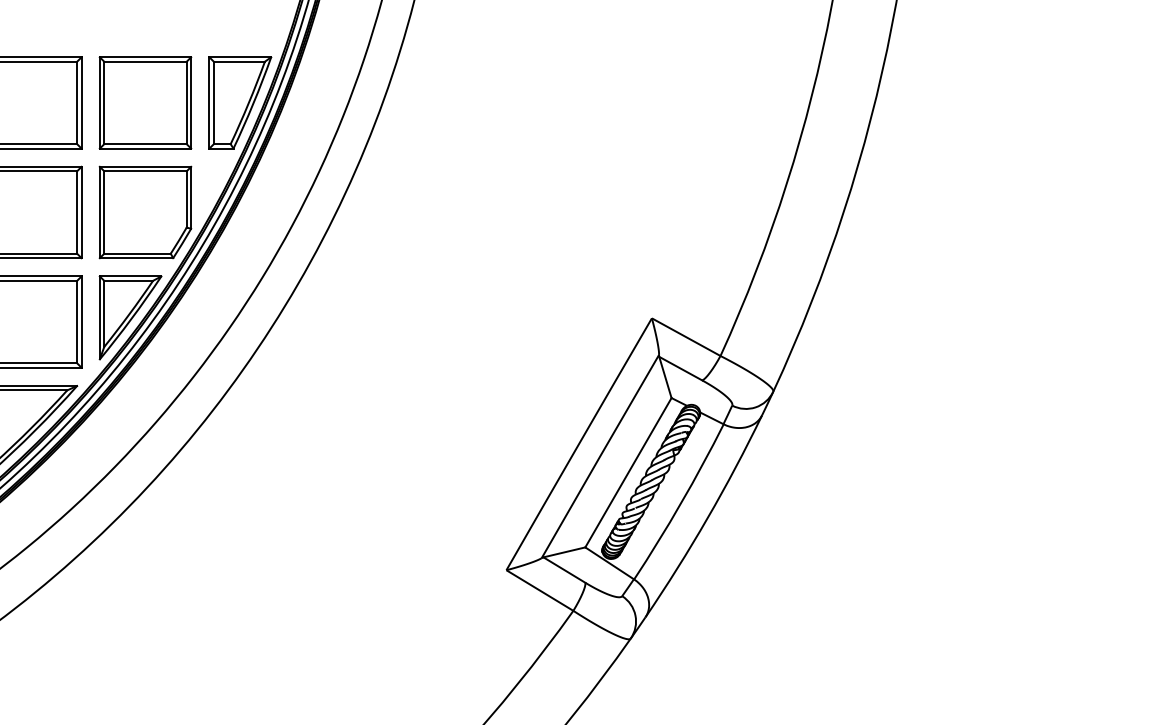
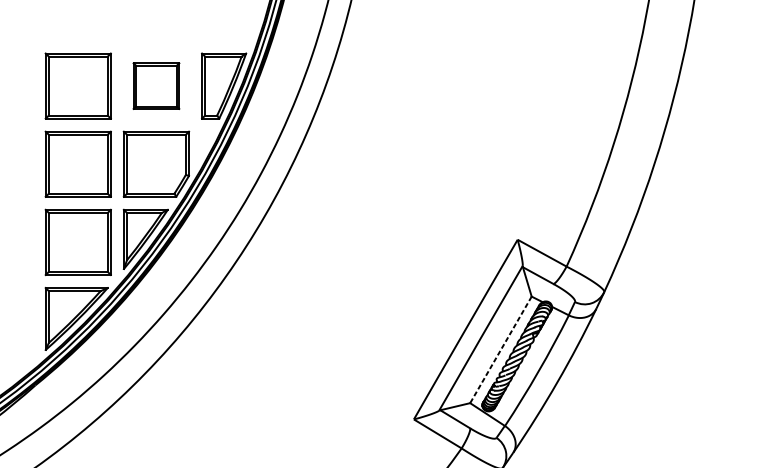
part: (145, 102) -> (156, 85), size x0.7
line: (628, 473) -> (500, 350), solid -> dashed

